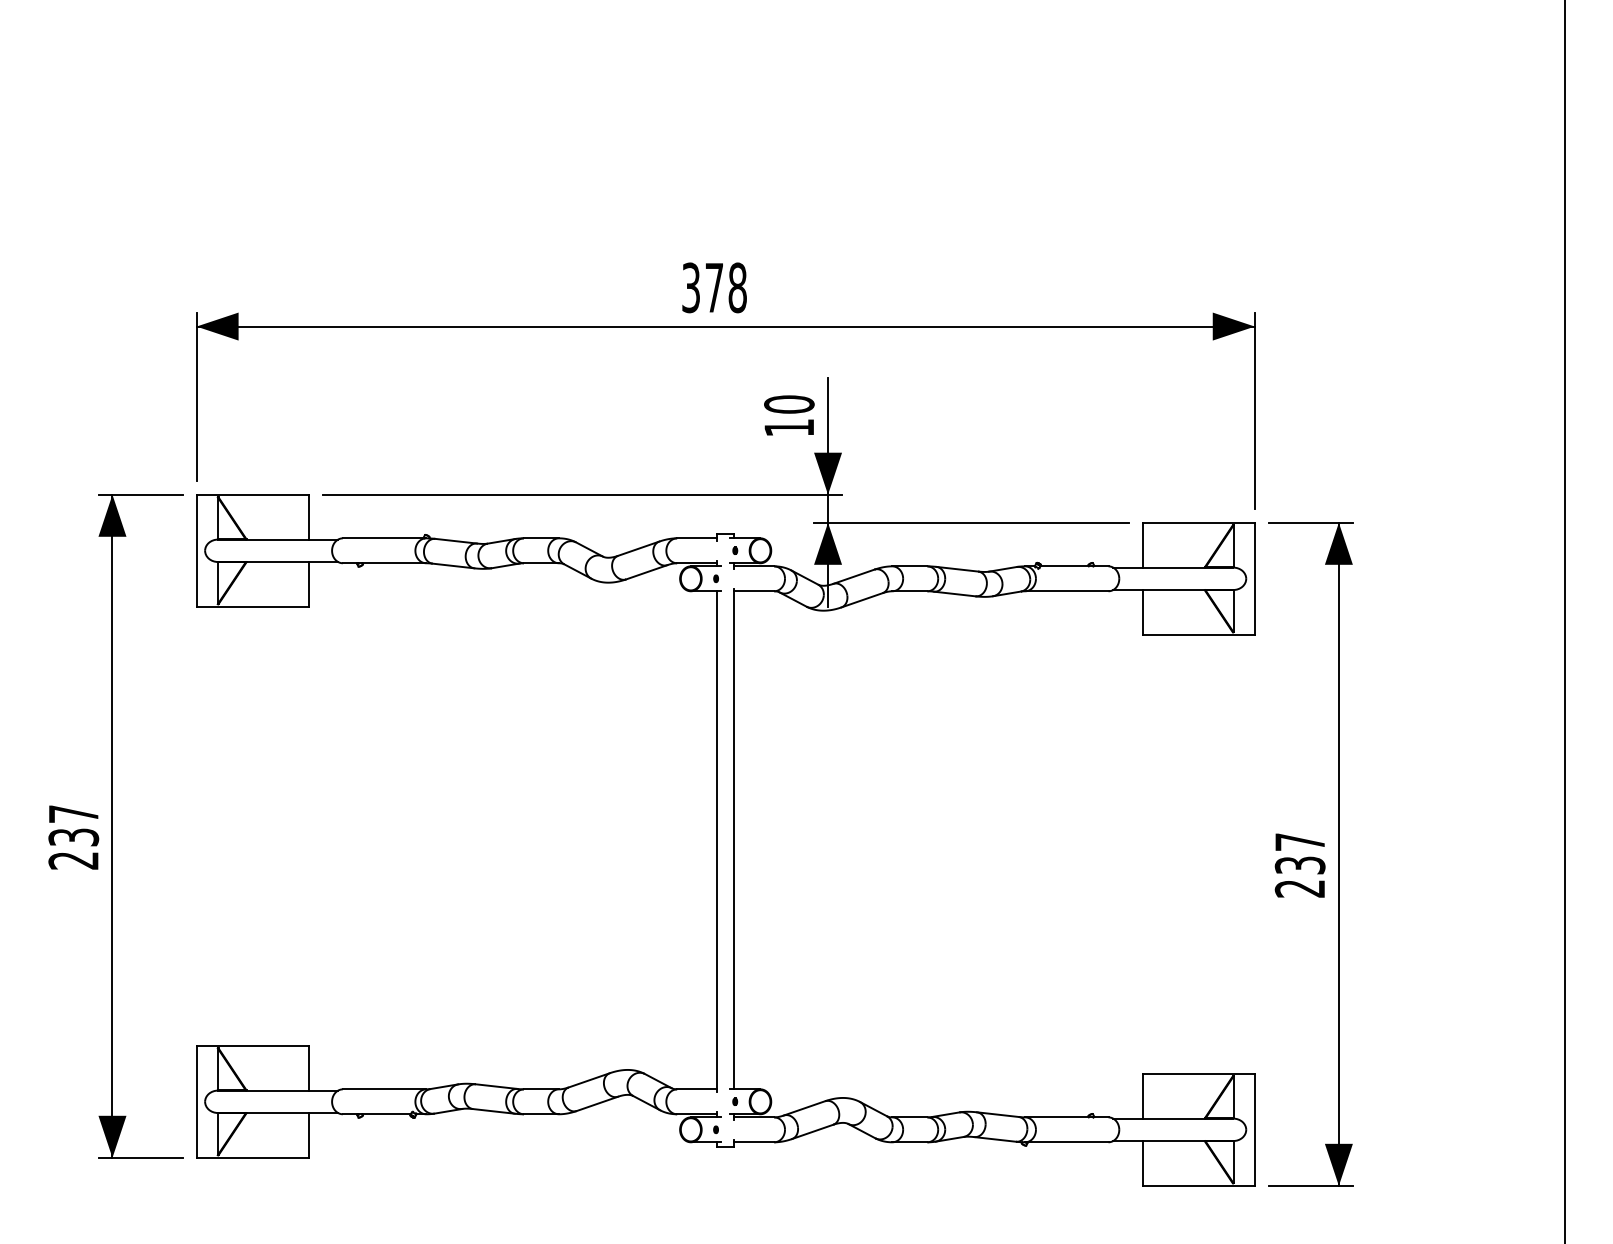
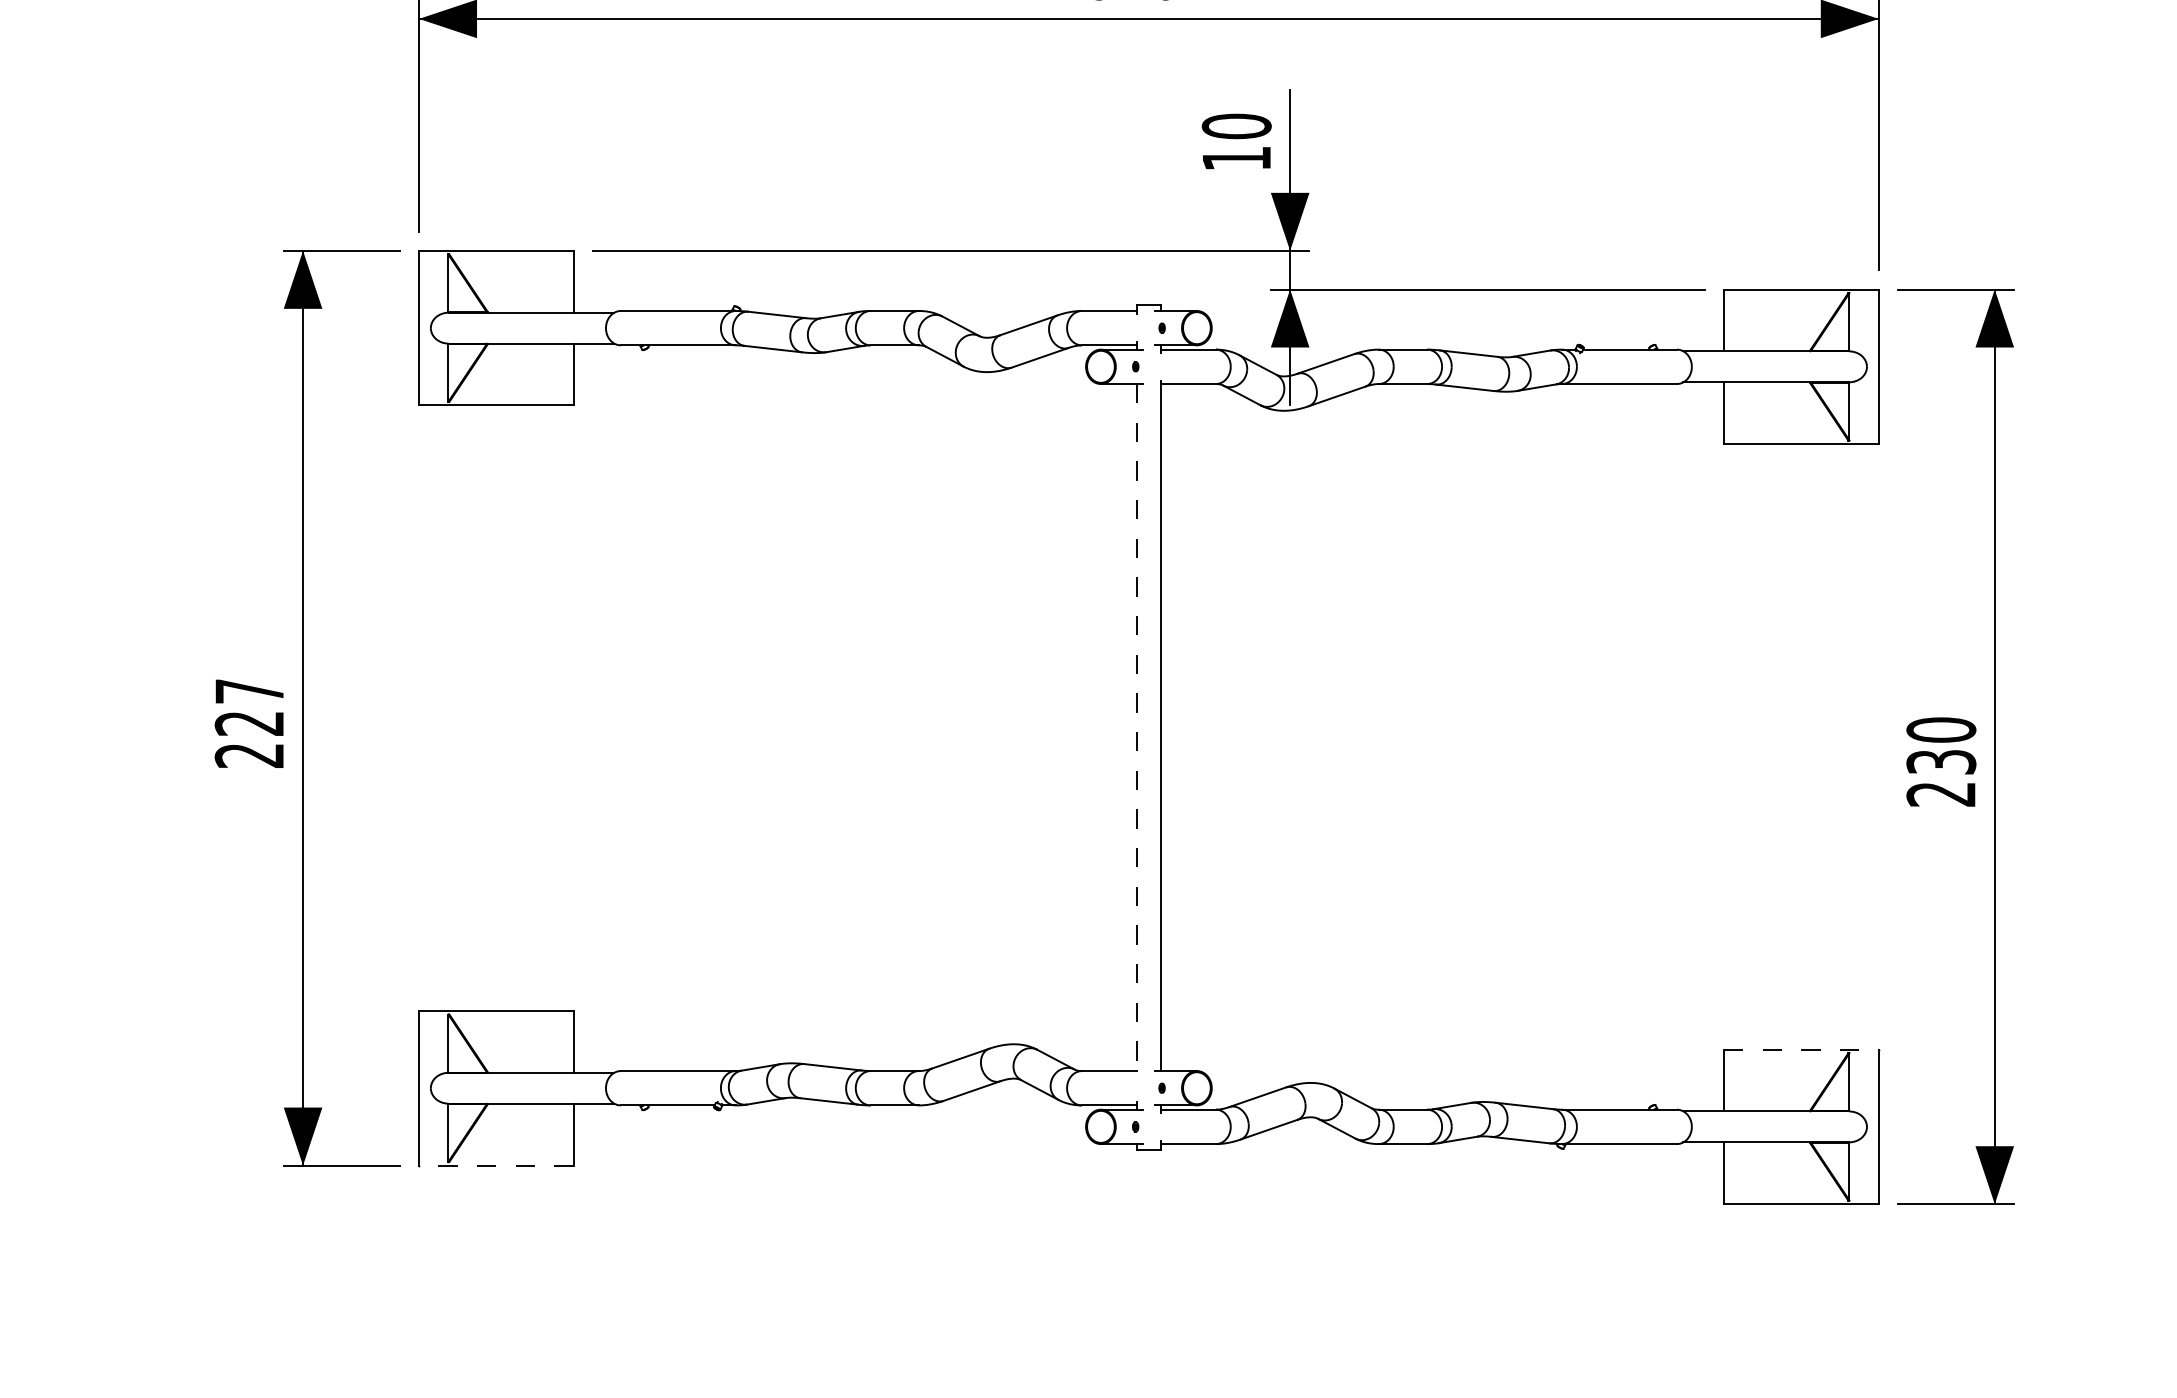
text: (73, 837) -> (249, 723), 237 -> 227
line: (717, 842) -> (1137, 730), solid -> dashed
text: (1299, 842) -> (1940, 730), 237 -> 230
line: (1199, 1073) -> (1802, 1049), solid -> dashed
line: (252, 1157) -> (496, 1165), solid -> dashed

